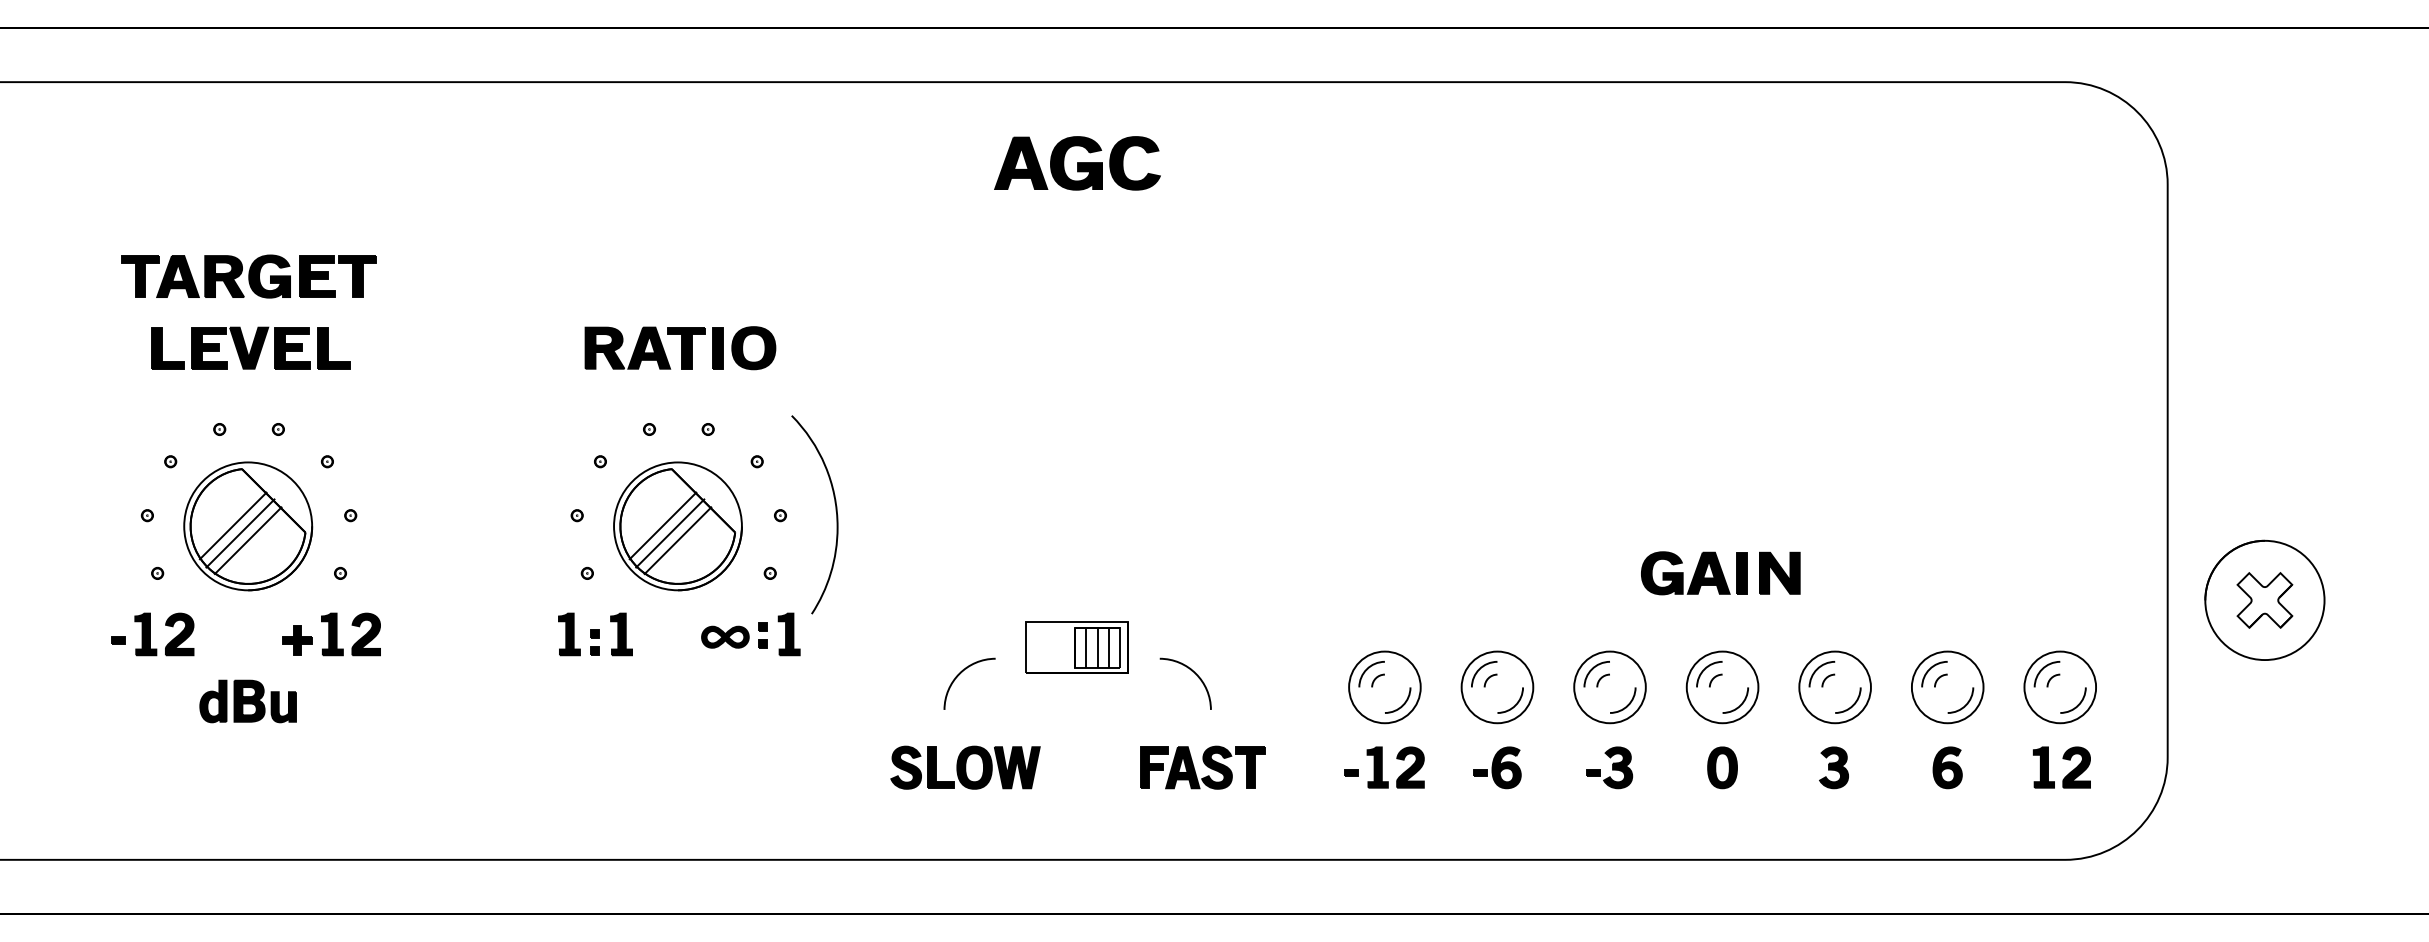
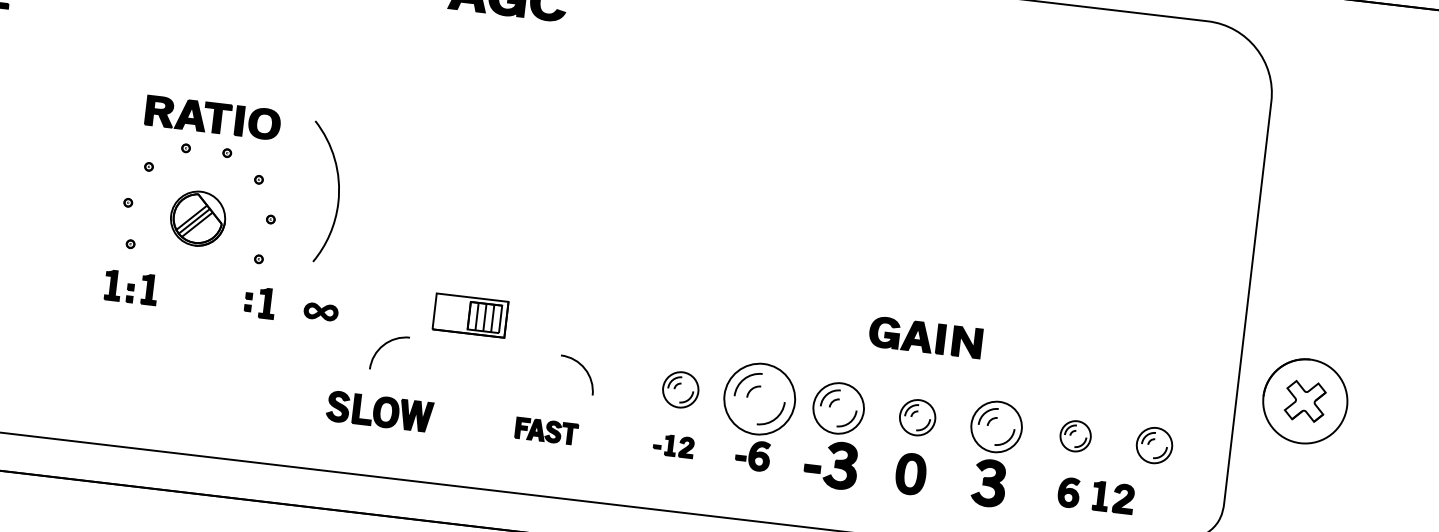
part: (680, 348) -> (213, 118), moved
curve: (835, 511) -> (338, 191), moved
part: (677, 526) -> (197, 218), size x0.6
part: (725, 636) -> (321, 311), moved
part: (1076, 647) -> (470, 315), moved
curve: (1191, 671) -> (582, 366), moved
part: (1384, 687) -> (680, 389), size x0.7
part: (1497, 687) -> (759, 399), size x1.4
part: (1722, 687) -> (917, 417), size x0.7
part: (1947, 687) -> (1075, 436), size x0.6
part: (2059, 687) -> (1154, 445), size x0.7
part: (2063, 759) -> (1115, 492), moved
part: (1202, 767) -> (546, 431), size x0.7
part: (1384, 767) -> (673, 446), size x0.7
part: (1609, 767) -> (831, 464), size x1.6
part: (1722, 767) -> (911, 473), size x1.4
part: (1833, 767) -> (988, 483), size x1.6

